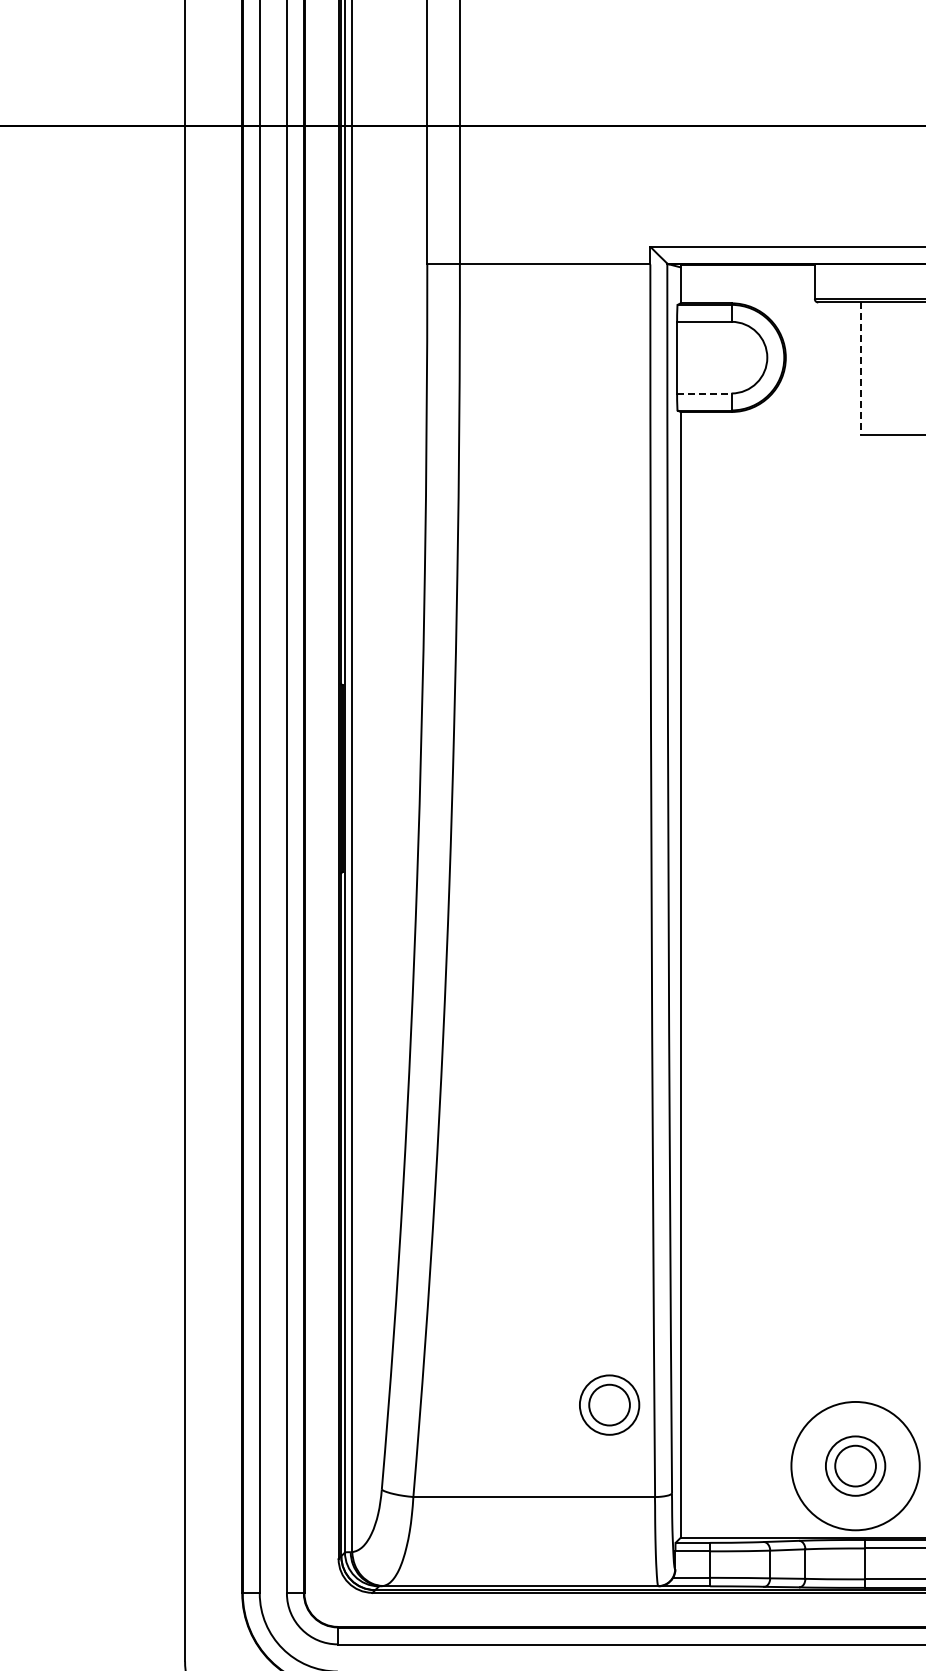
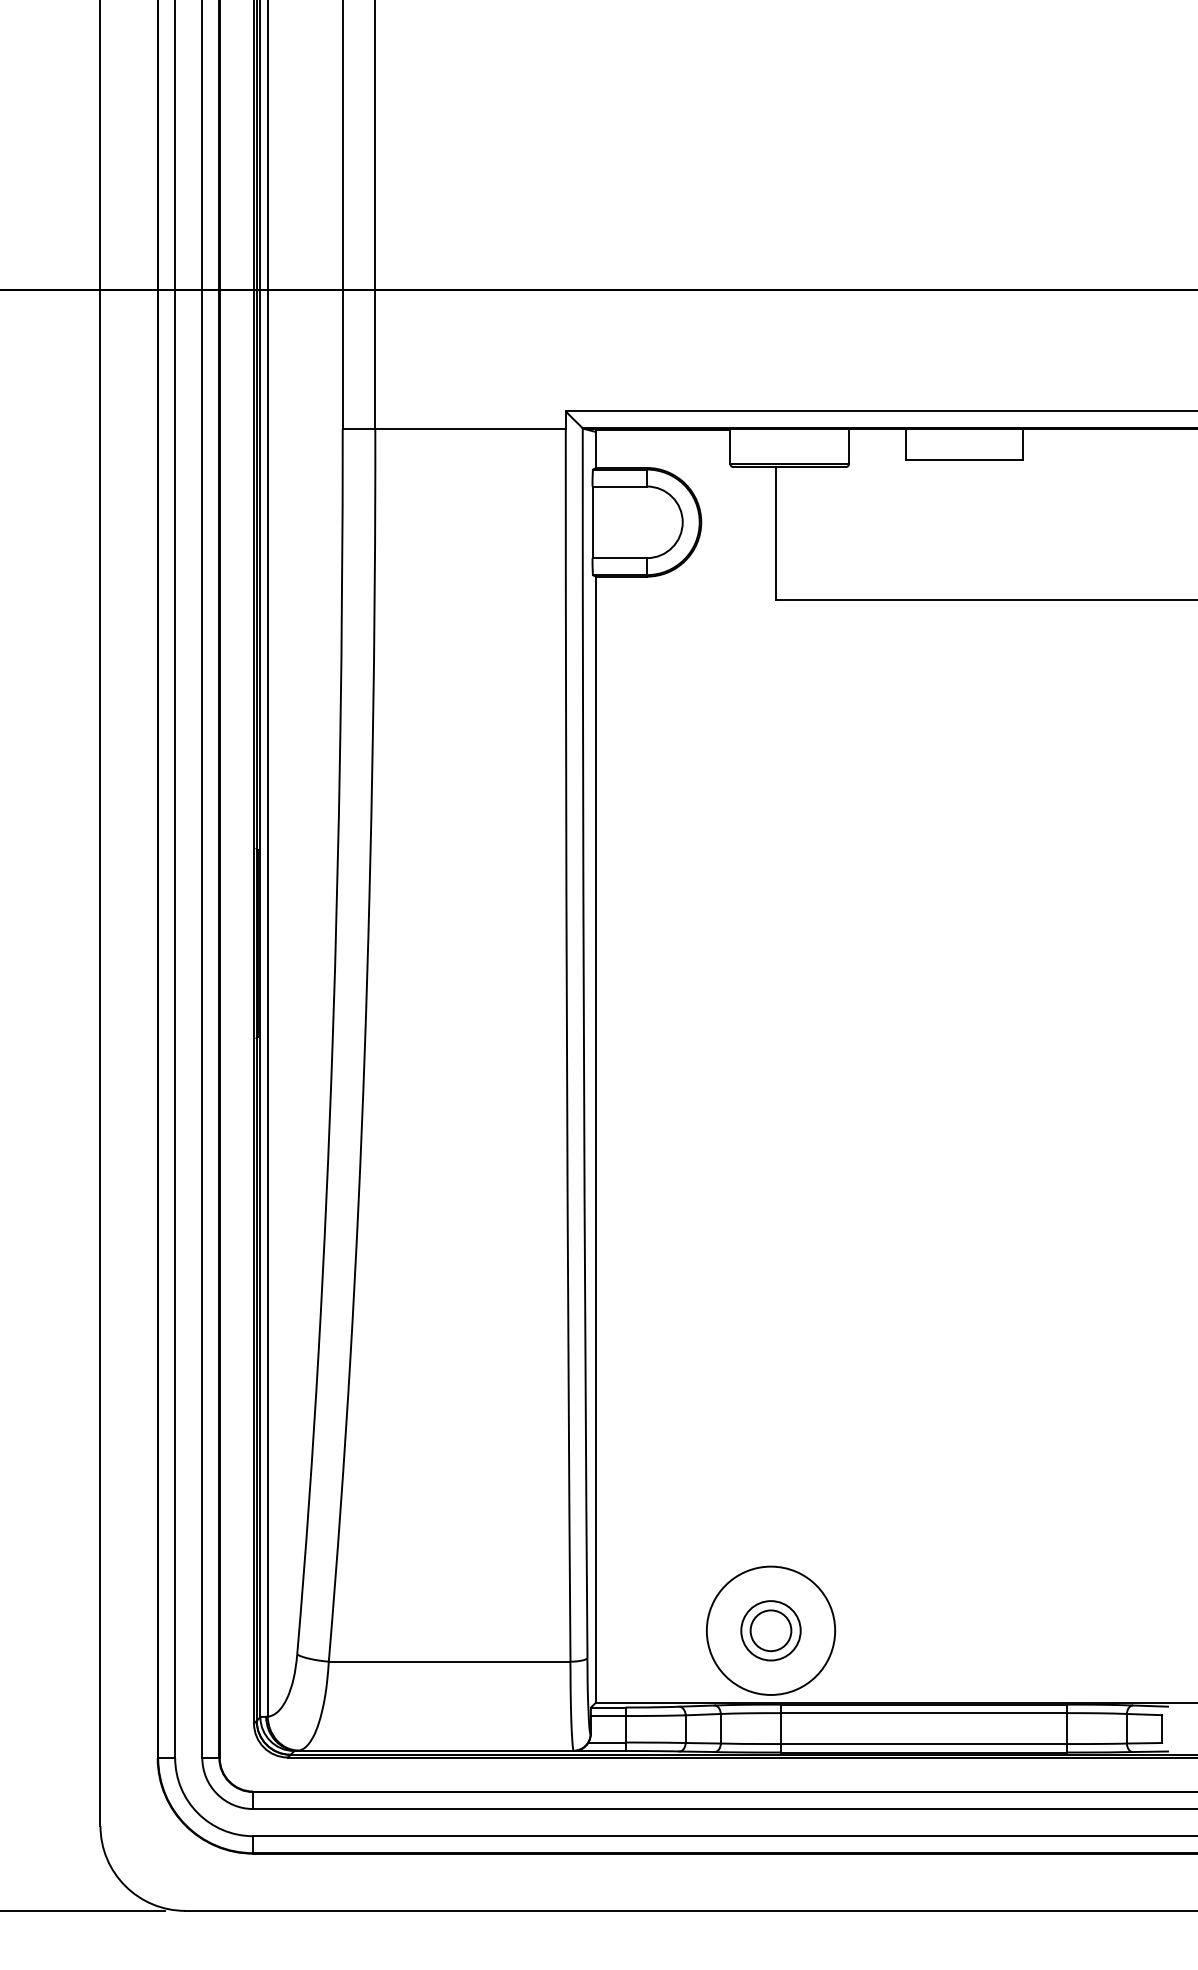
line: (861, 368) -> (776, 533), dashed -> solid
line: (705, 393) -> (620, 558), dashed -> solid
part: (609, 1404) -> (524, 1569), removed

